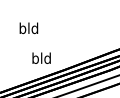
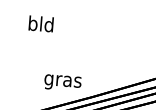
text: (28, 28) -> (40, 24), moved
text: (41, 59) -> (62, 80), bld -> gras

